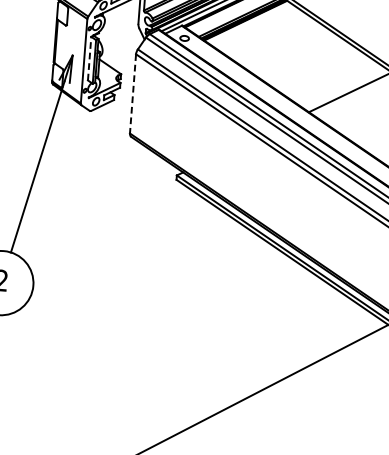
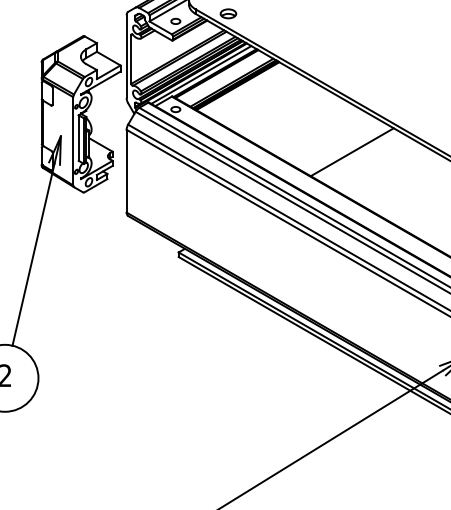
line: (89, 59) -> (78, 138), dashed -> solid
line: (132, 94) -> (126, 171), dashed -> solid

